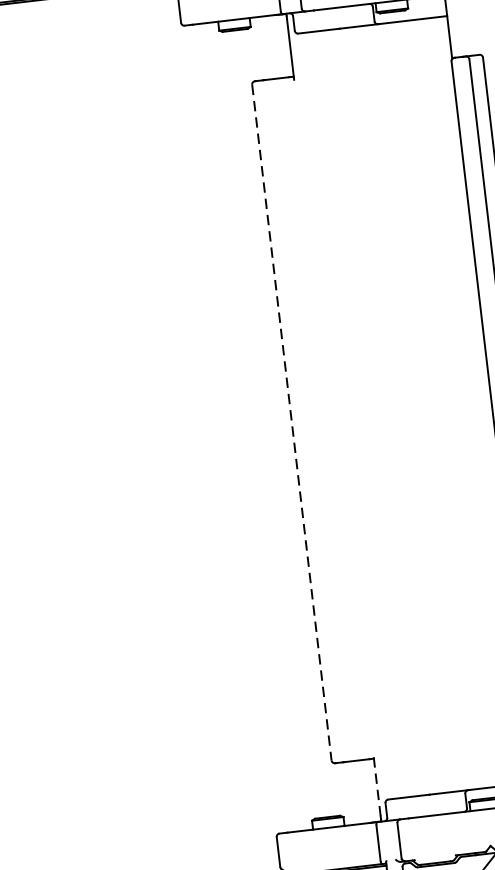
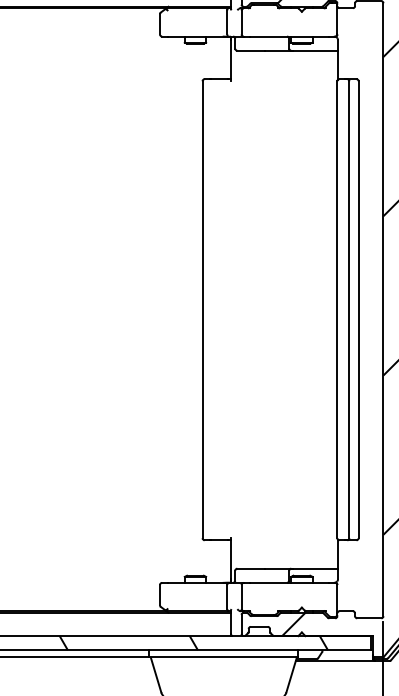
line: (291, 423) -> (202, 310), dashed -> solid
line: (376, 785) -> (230, 558), dashed -> solid

